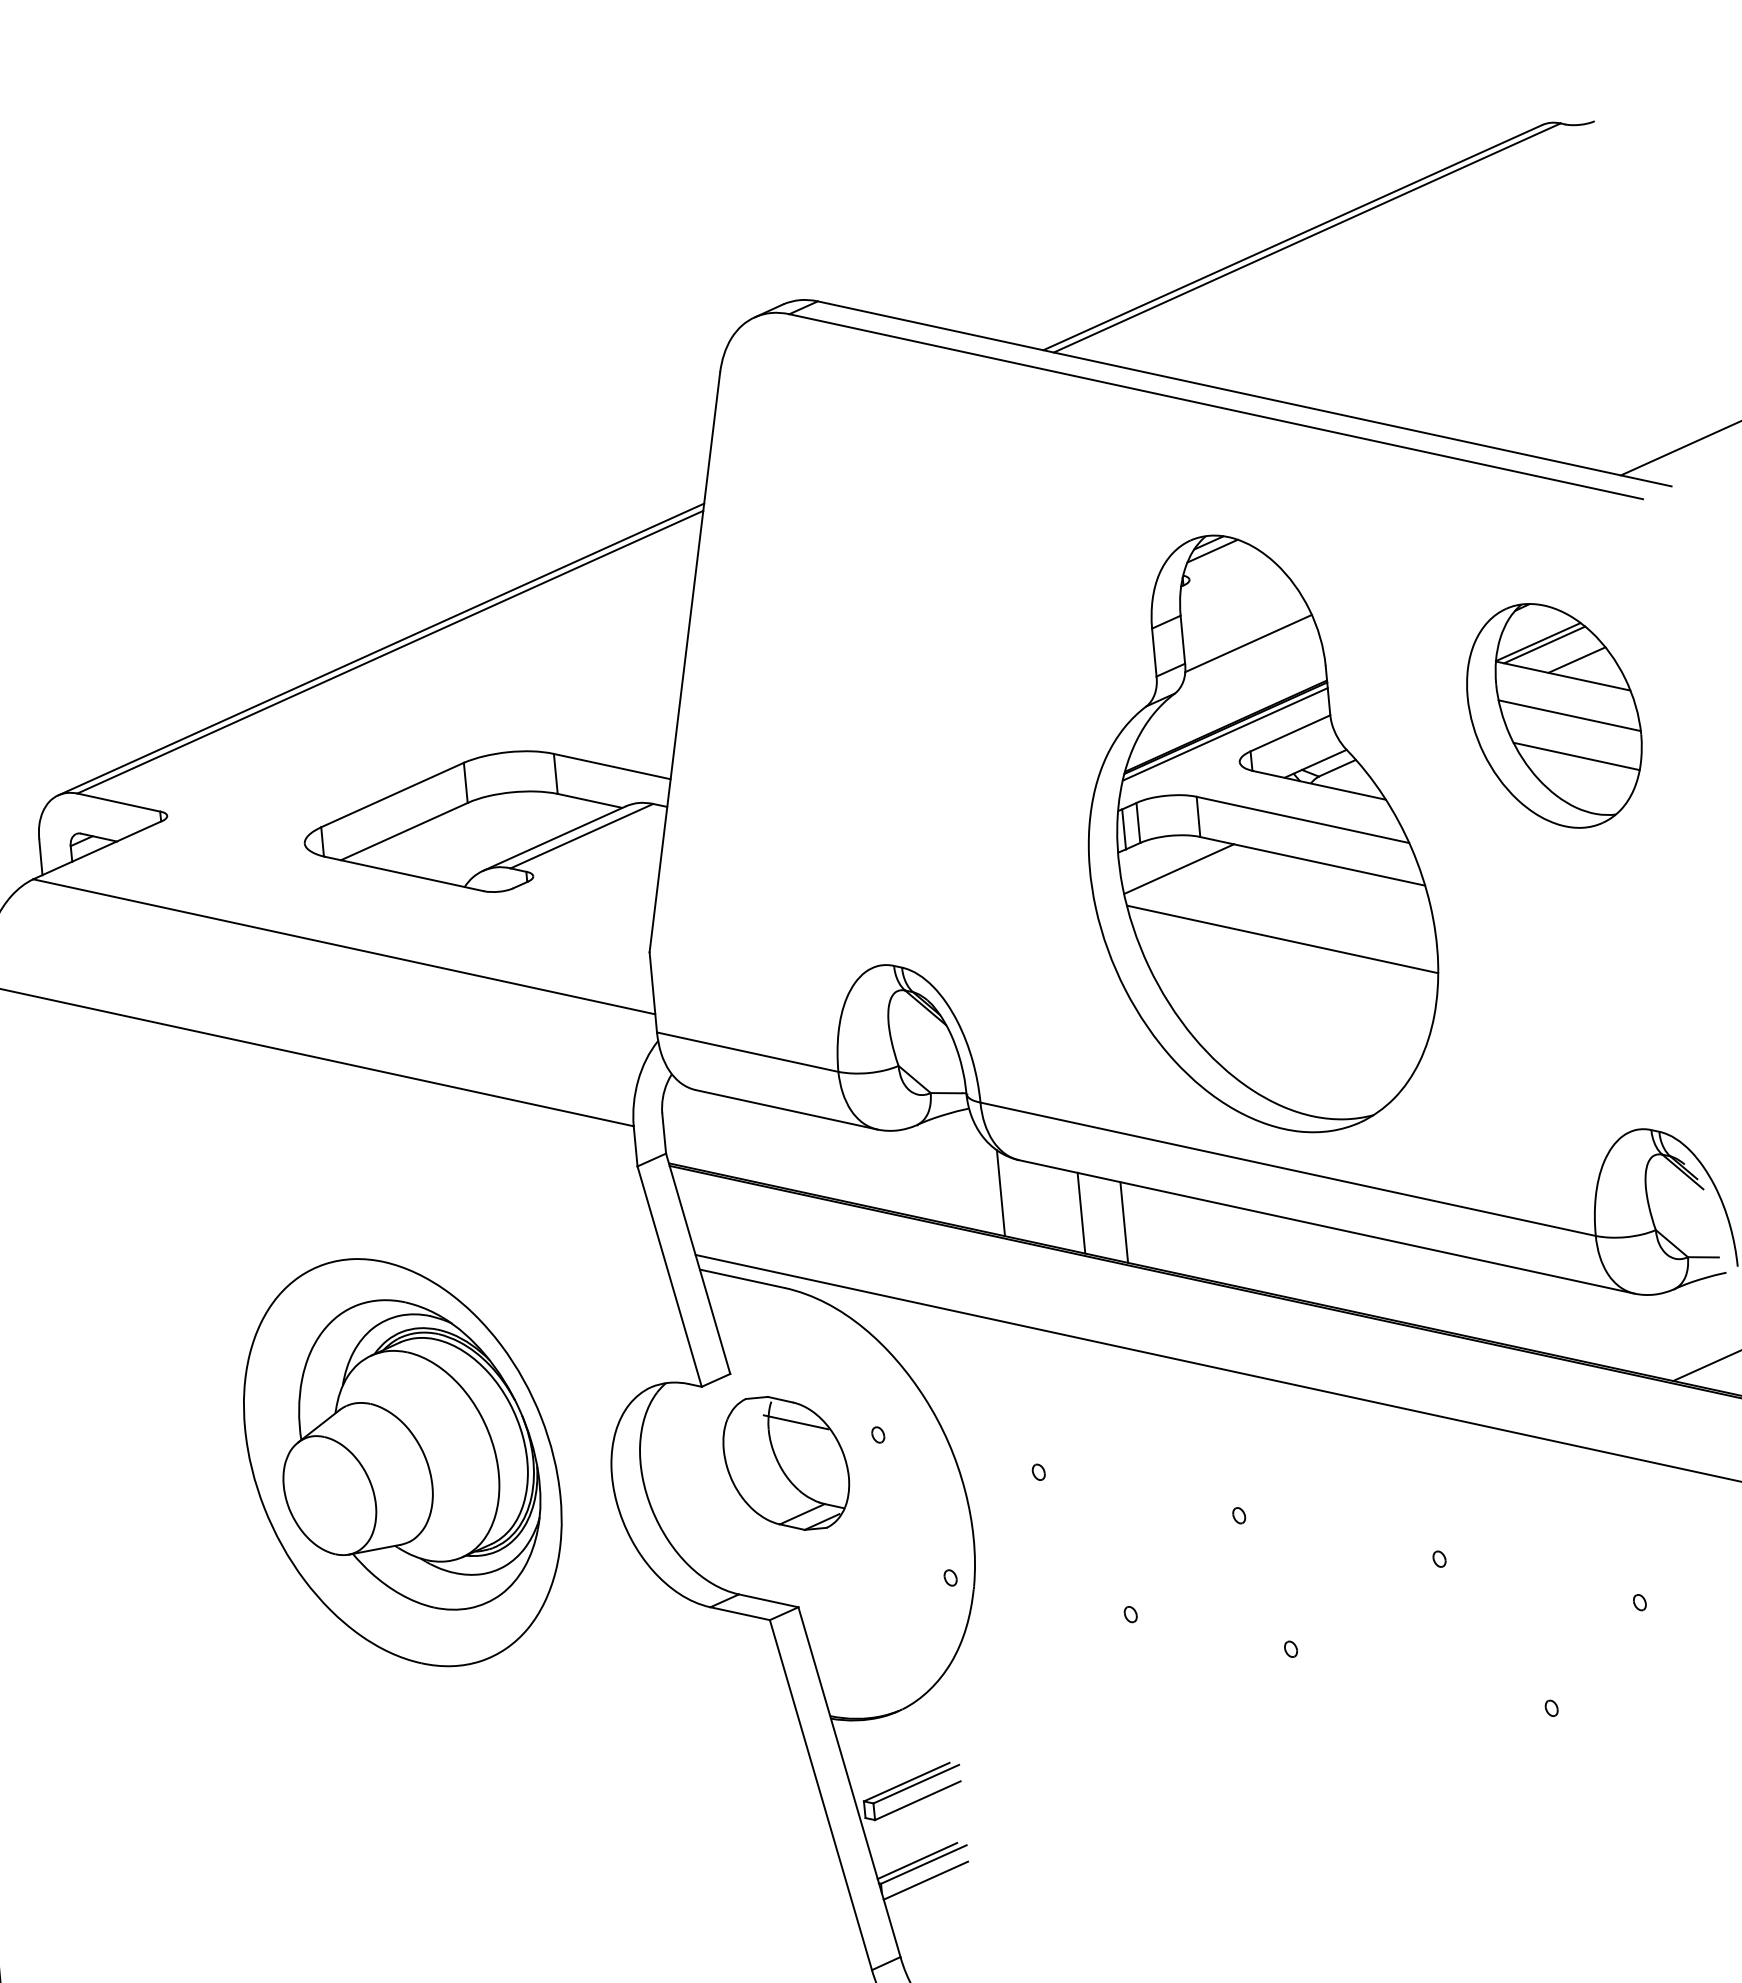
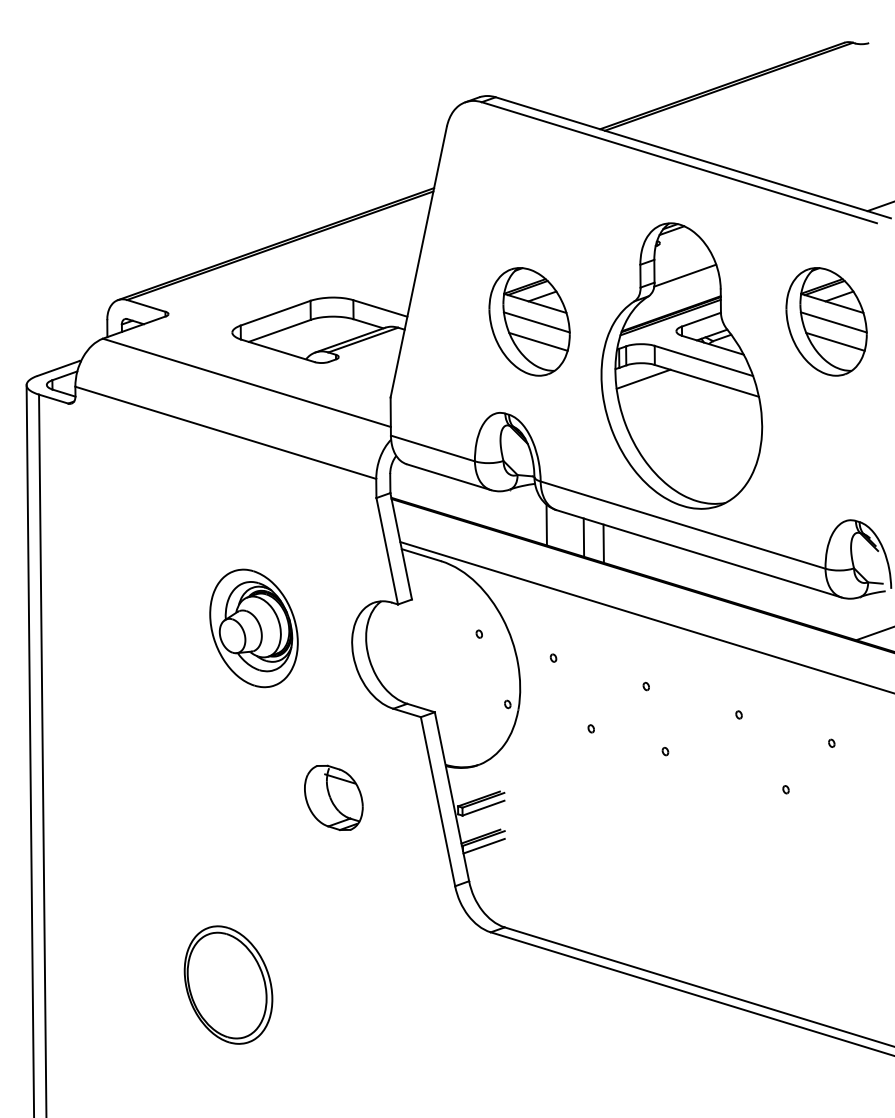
part: (928, 767) -> (529, 321), added
line: (1282, 939) -> (689, 416), removed
part: (401, 1462) -> (253, 628), size x0.6
part: (785, 1462) -> (333, 797), moved

